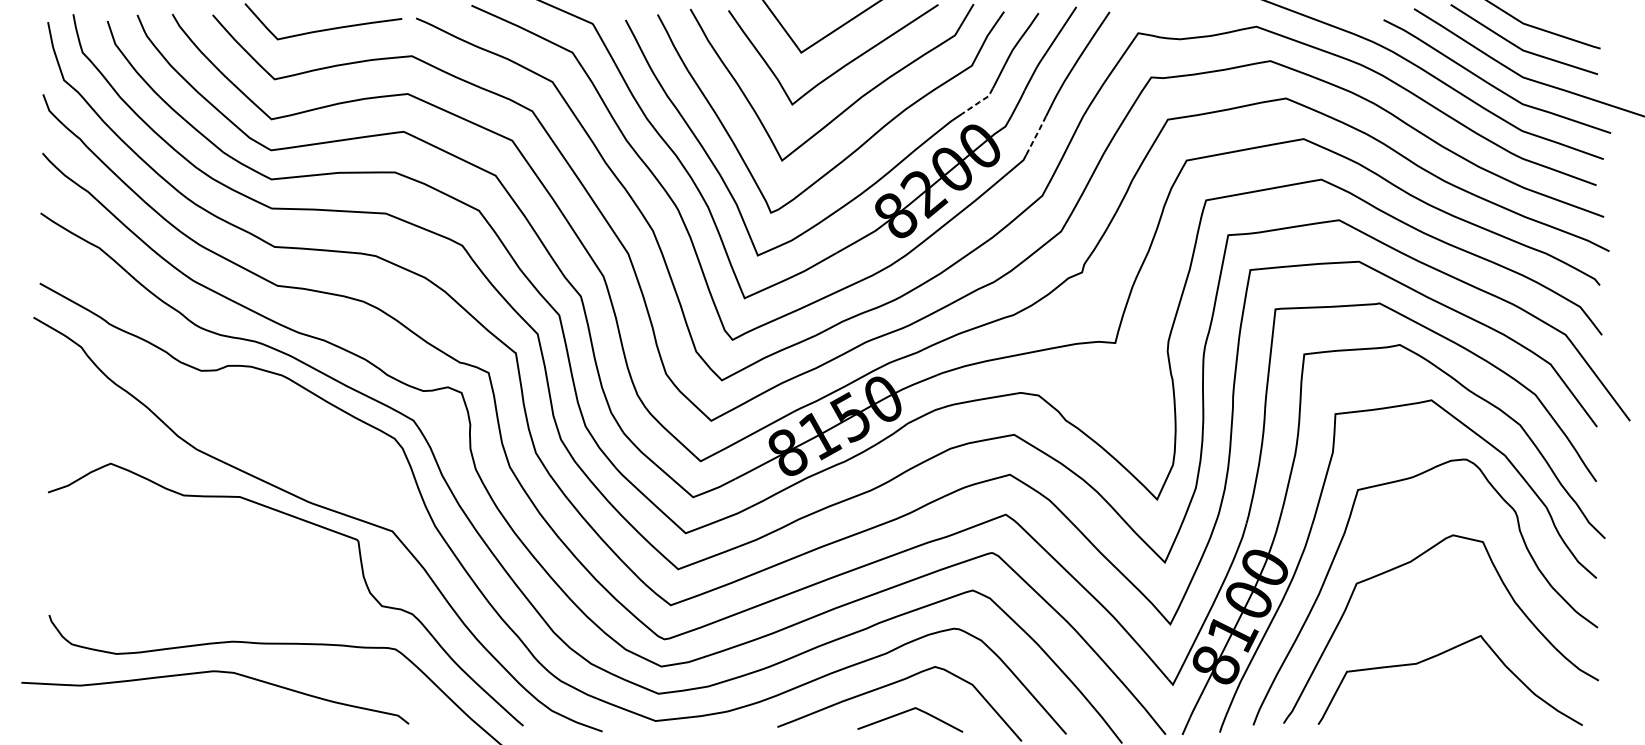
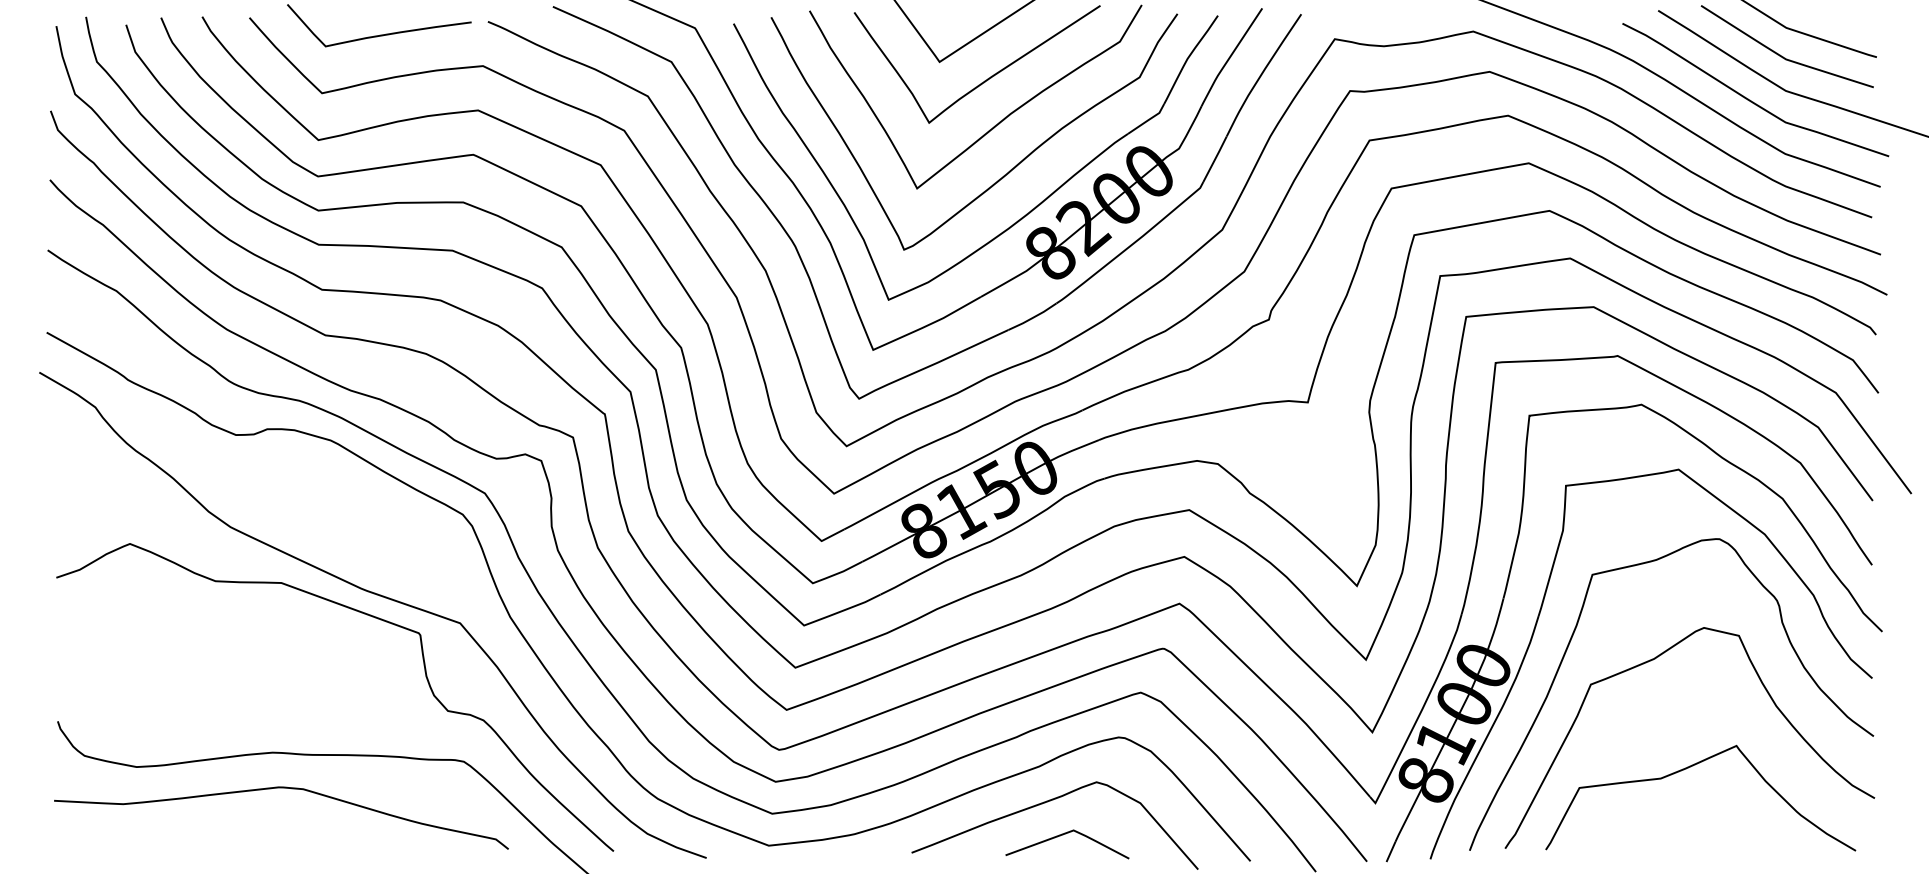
line: (979, 102) -> (1148, 120), dashed -> solid
line: (1036, 135) -> (1215, 159), dashed -> solid
curve: (215, 672) -> (281, 788), moved

